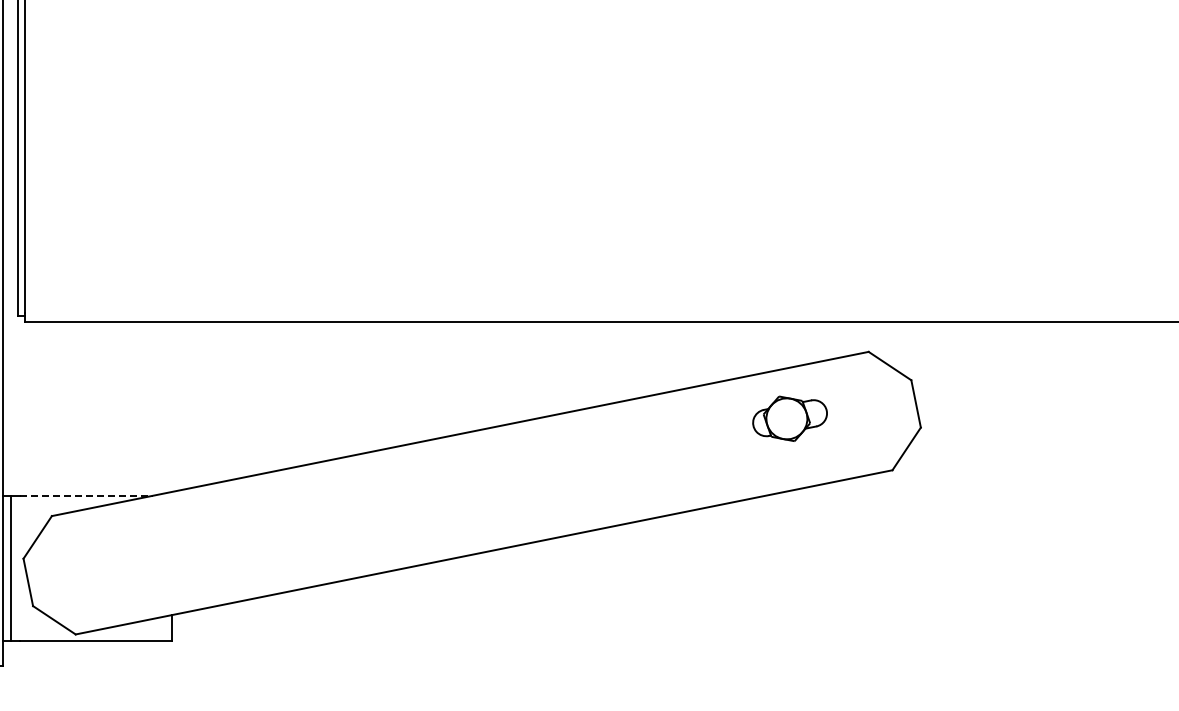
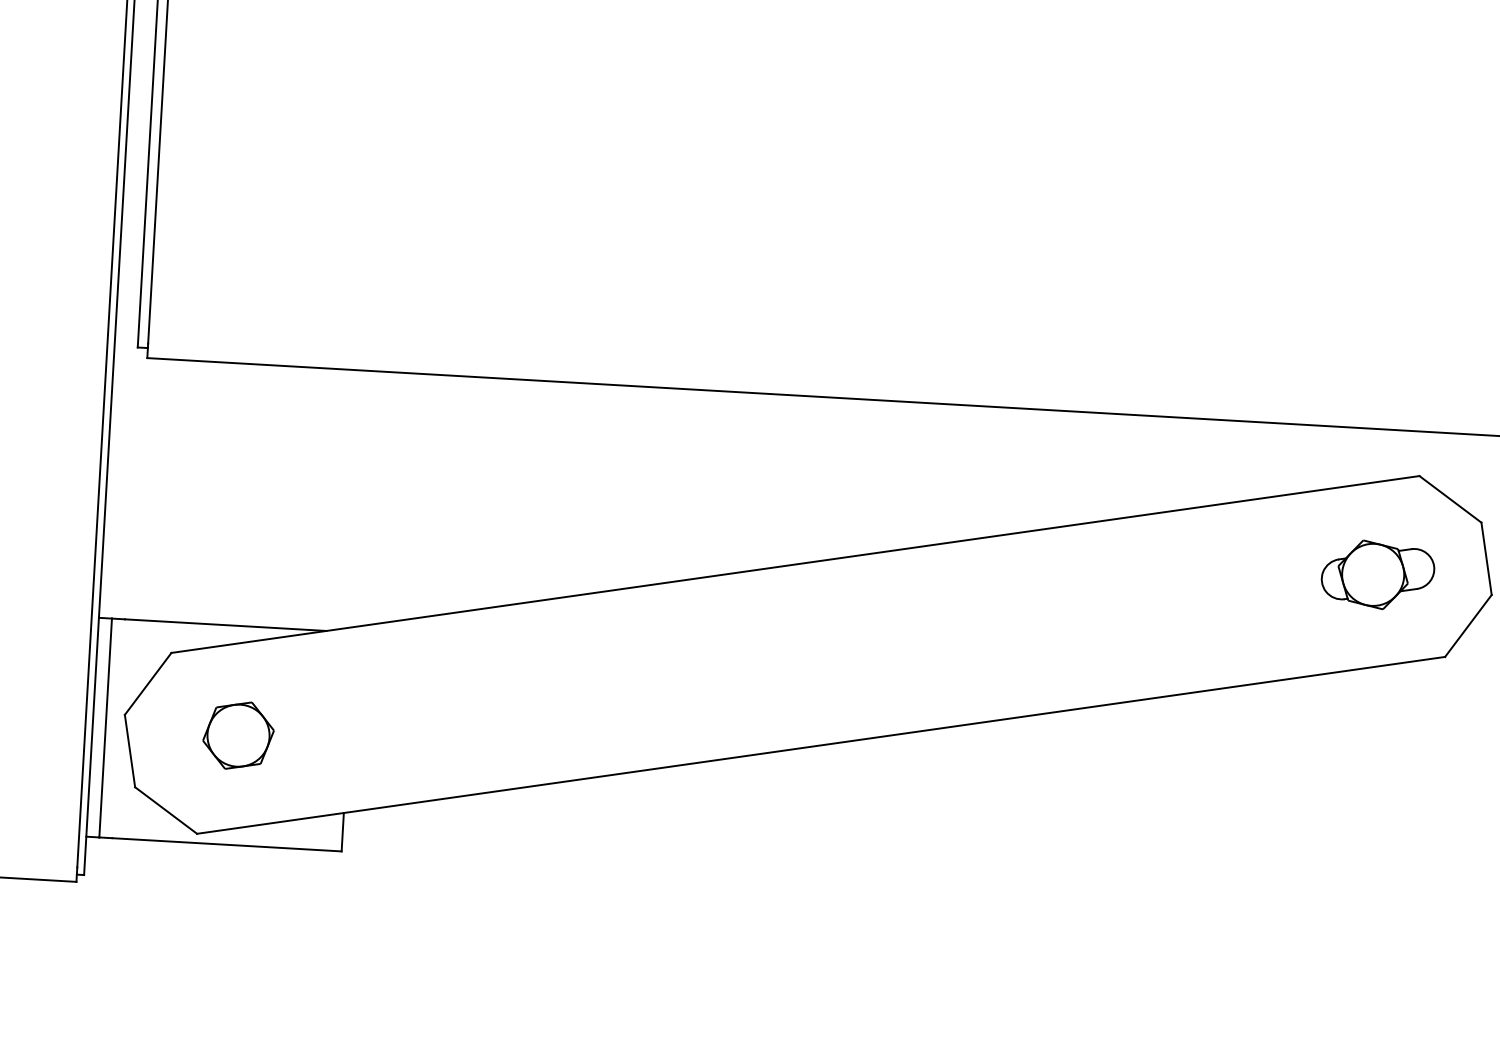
part: (789, 418) -> (1377, 574), moved
line: (86, 495) -> (225, 624), dashed -> solid
part: (99, 567) -> (238, 734), added

